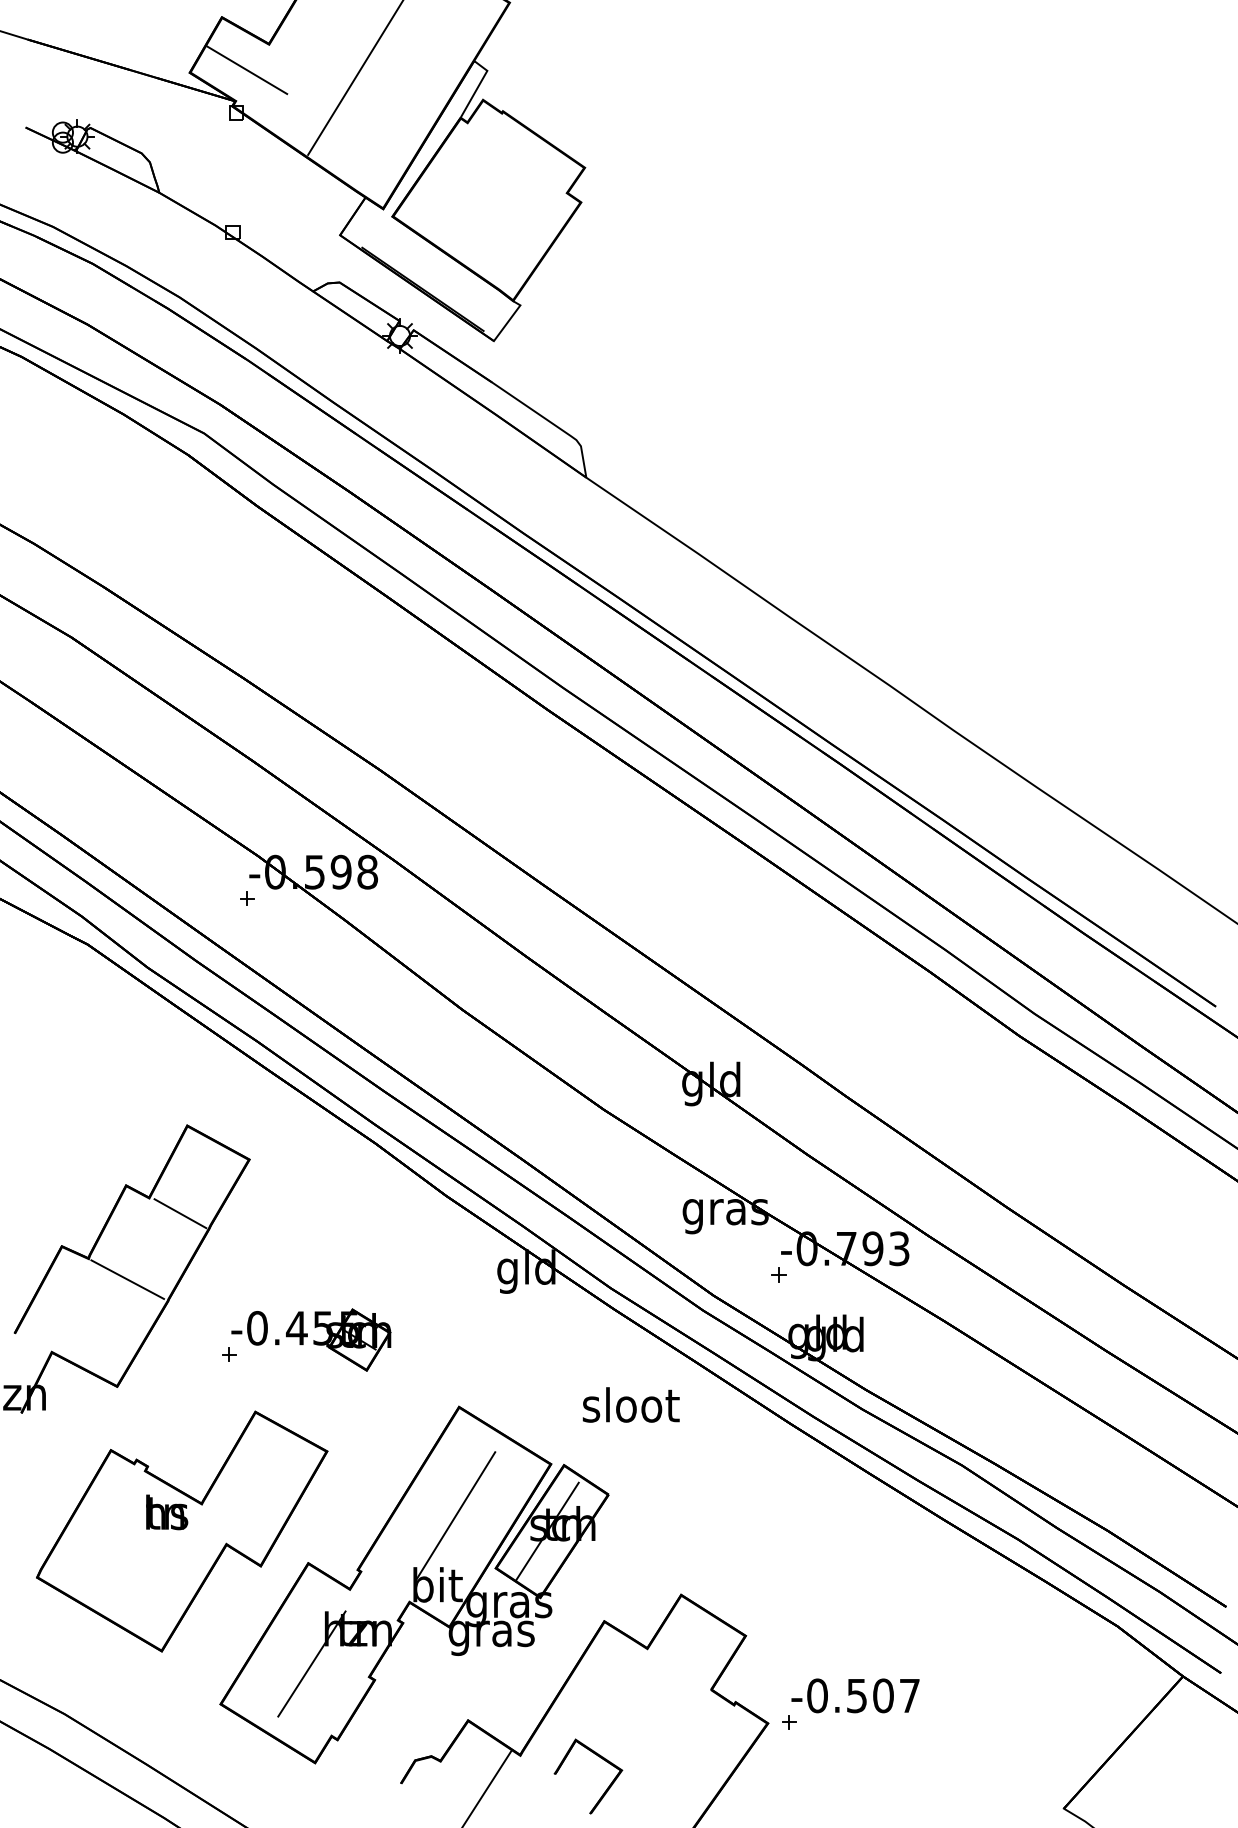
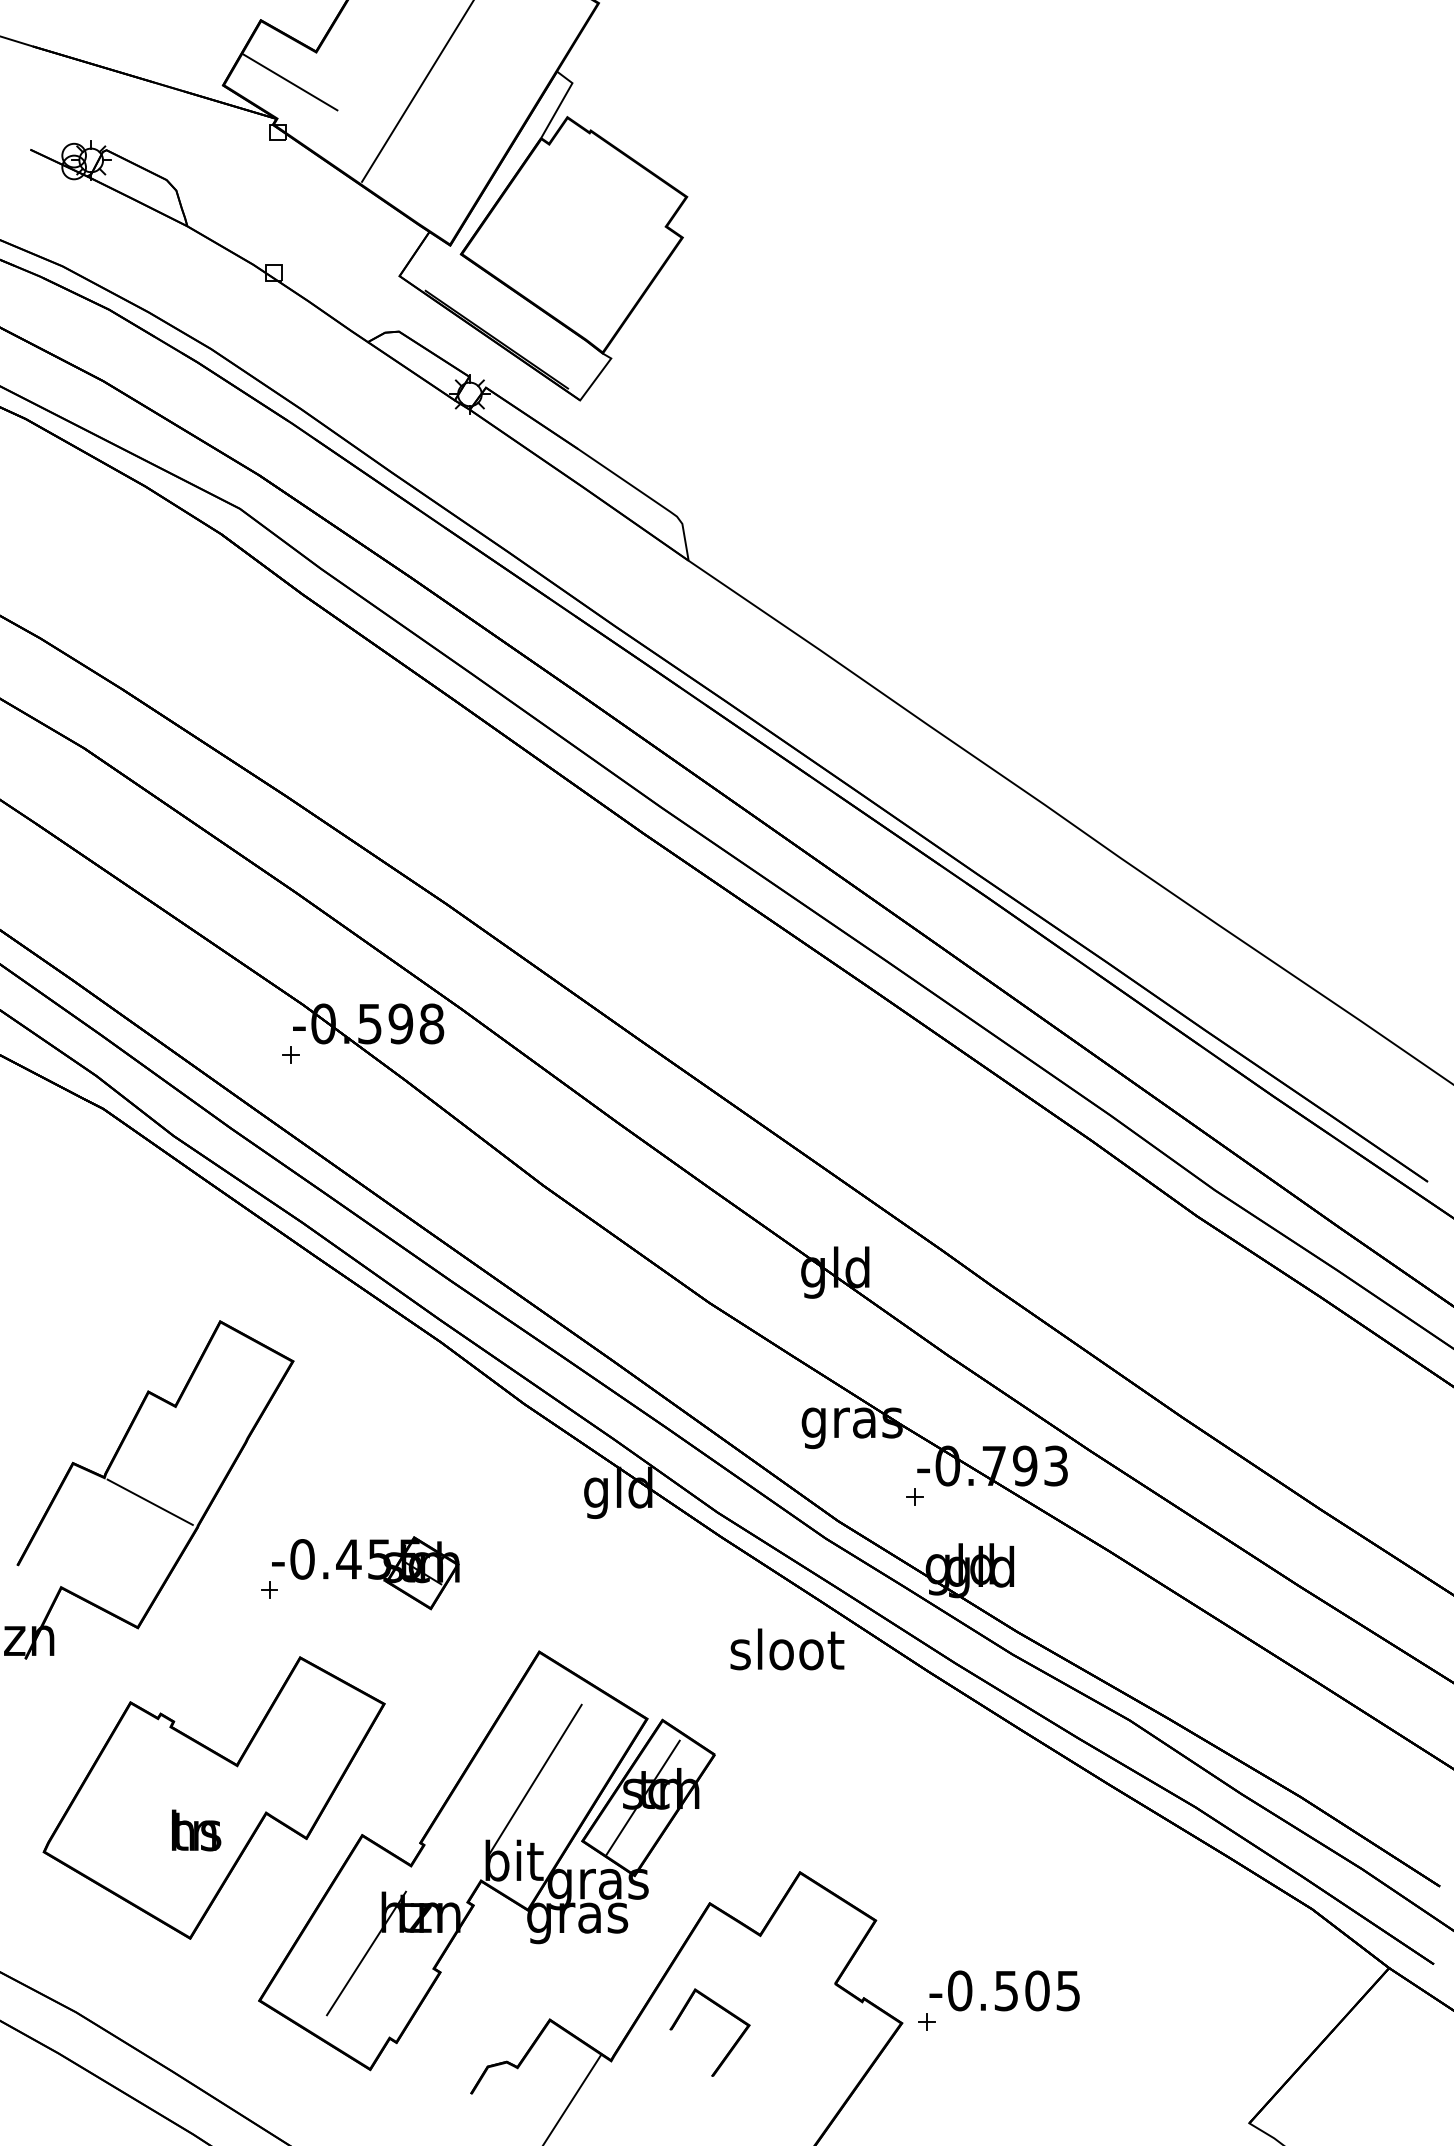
line: (179, 1213) -> (211, 1424), removed
text: (631, 1405) -> (787, 1649), moved
text: (167, 1512) -> (196, 1830), moved
text: (909, 1696) -> (1067, 1991), -0.507 -> -0.505
part: (599, 1757) -> (723, 2010), moved

